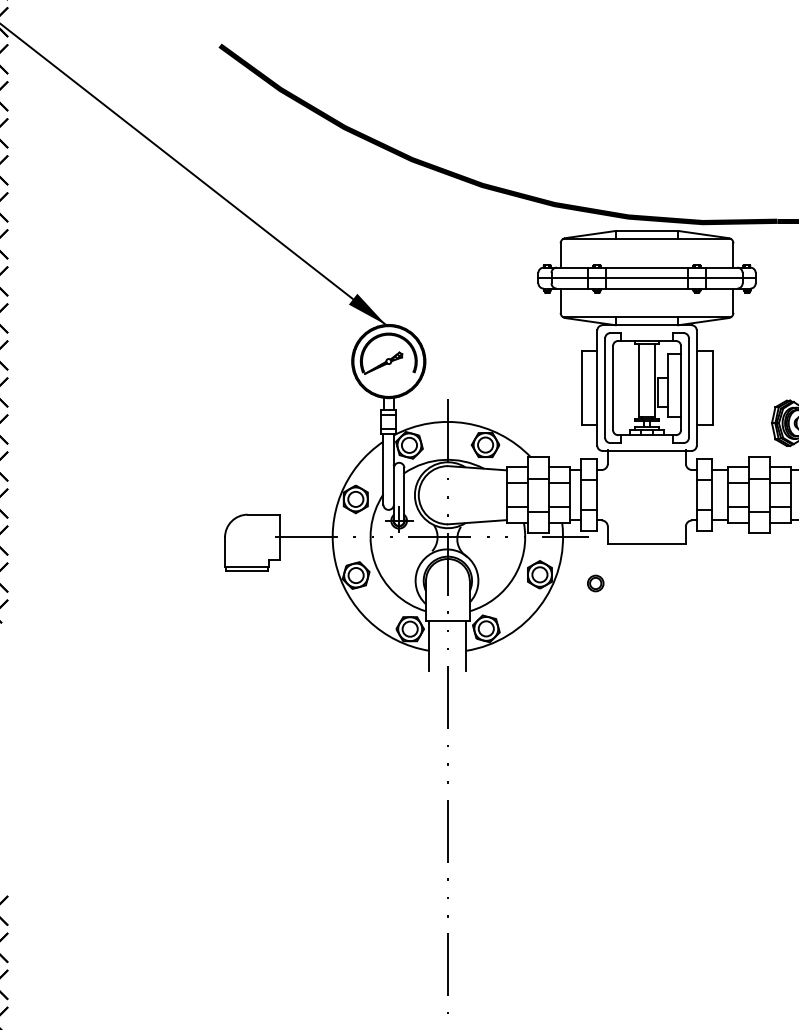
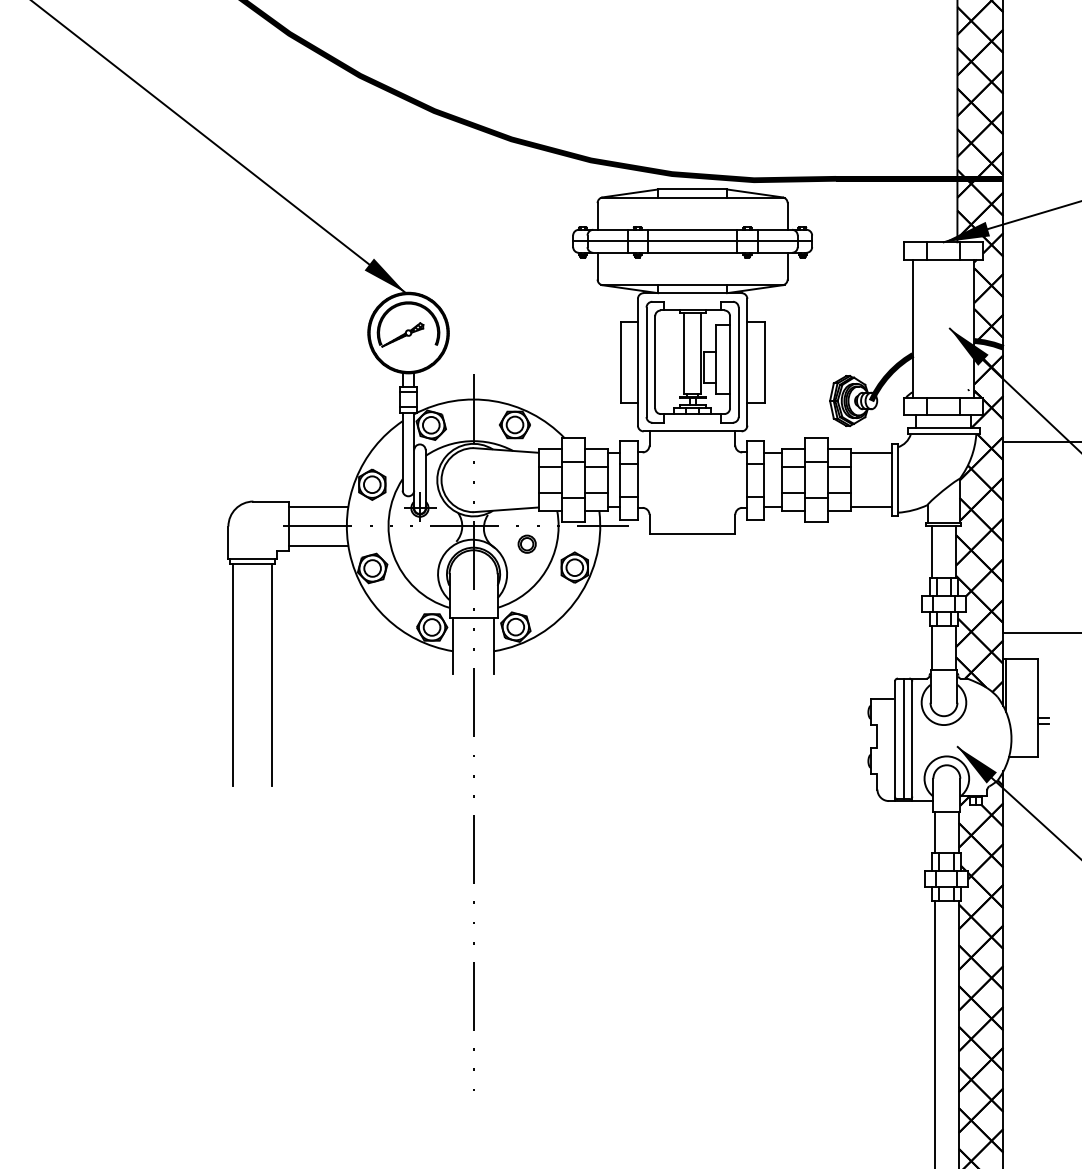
line: (306, 520) -> (318, 507), added
line: (306, 554) -> (318, 545), added
part: (595, 582) -> (526, 543), moved
line: (229, 671) -> (233, 674), added
line: (264, 671) -> (271, 674), added

